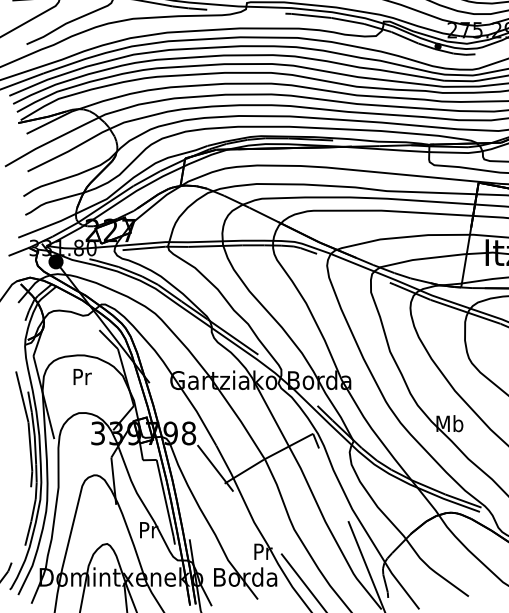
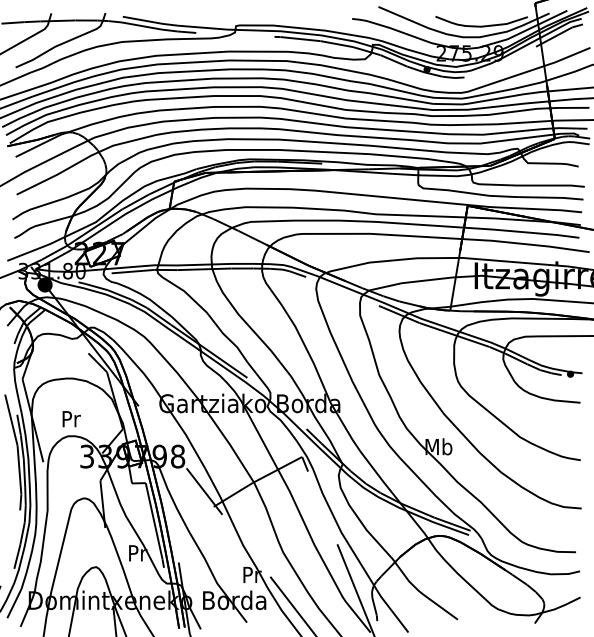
text: (82, 377) -> (71, 419), moved

